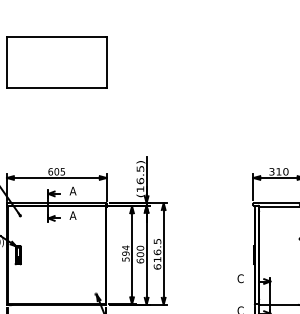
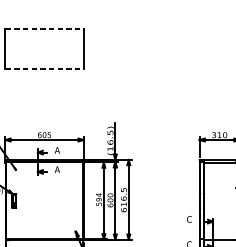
line: (56, 36) -> (44, 28), solid -> dashed
line: (56, 87) -> (44, 68), solid -> dashed

